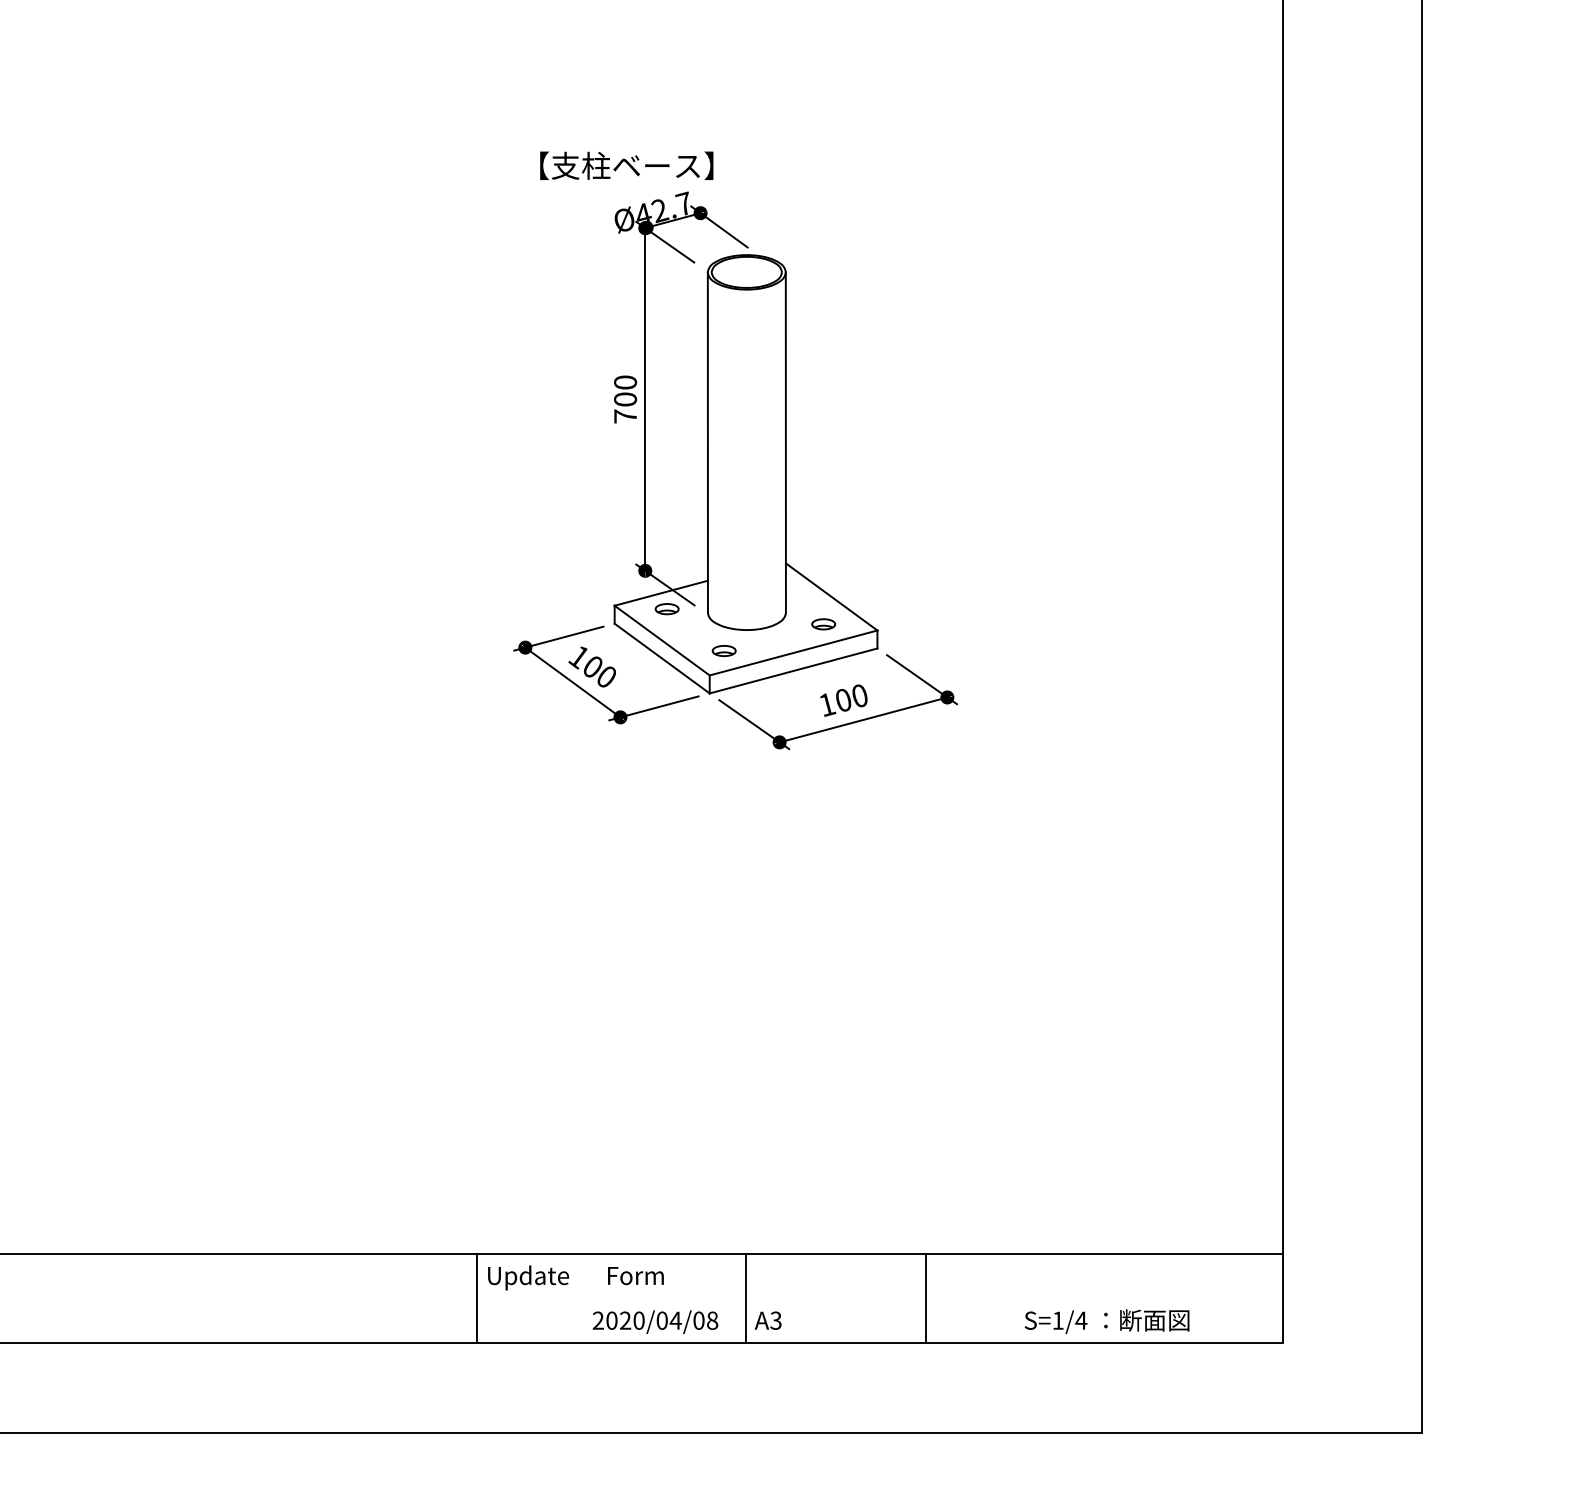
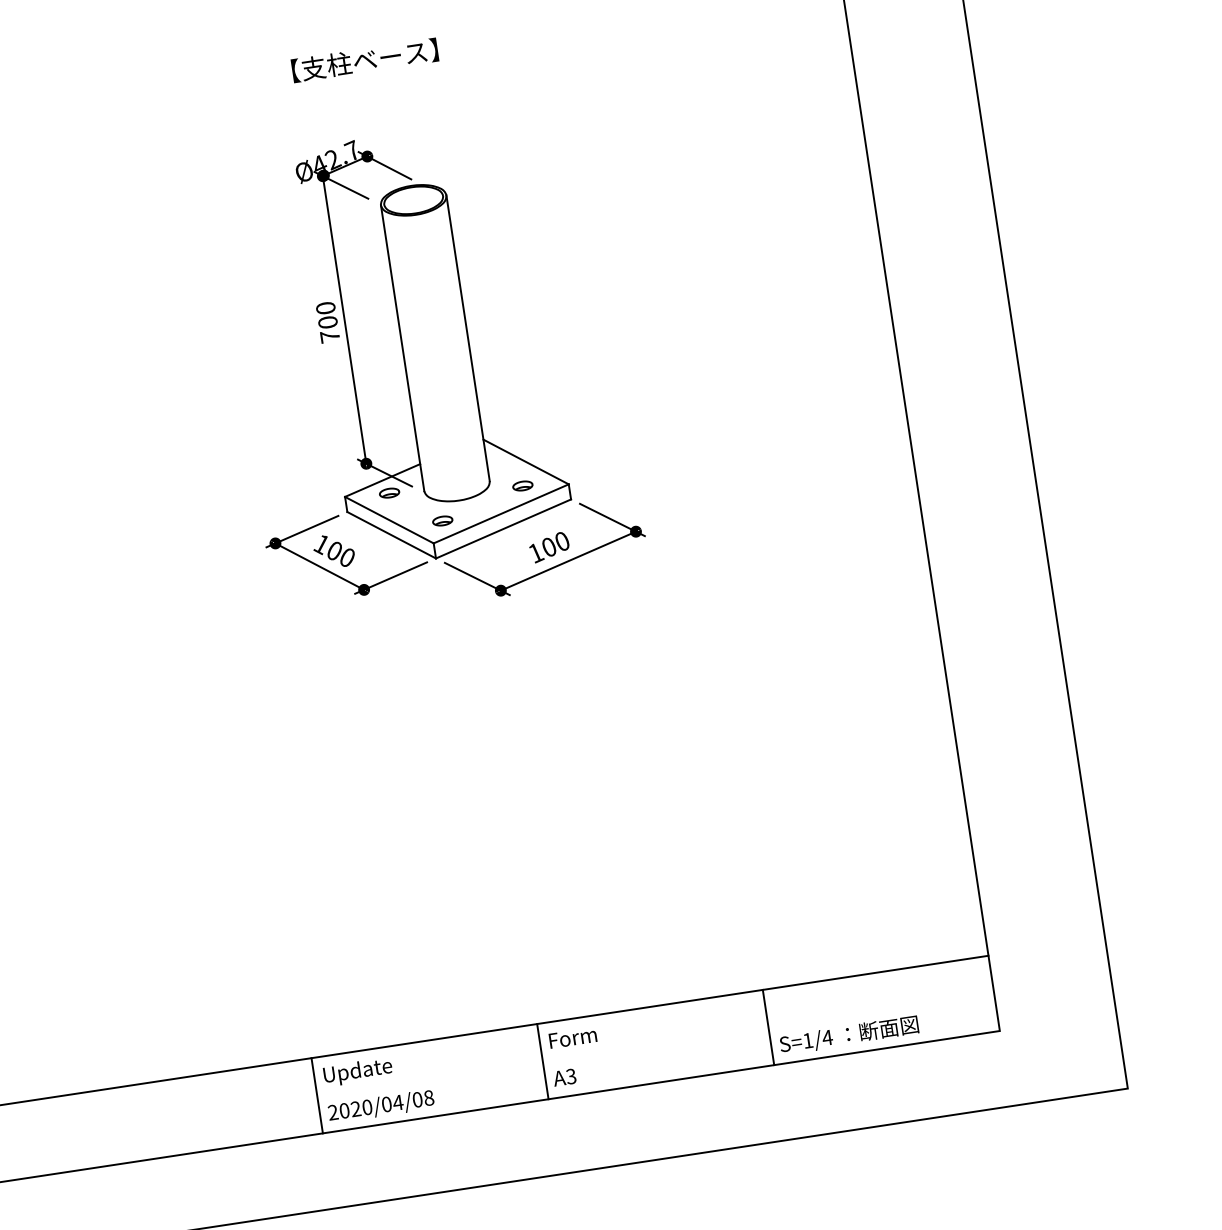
text: (626, 165) -> (364, 60), moved
text: (635, 1276) -> (572, 1038), moved
line: (926, 1298) -> (768, 1027), moved
text: (655, 1321) -> (381, 1105), moved

